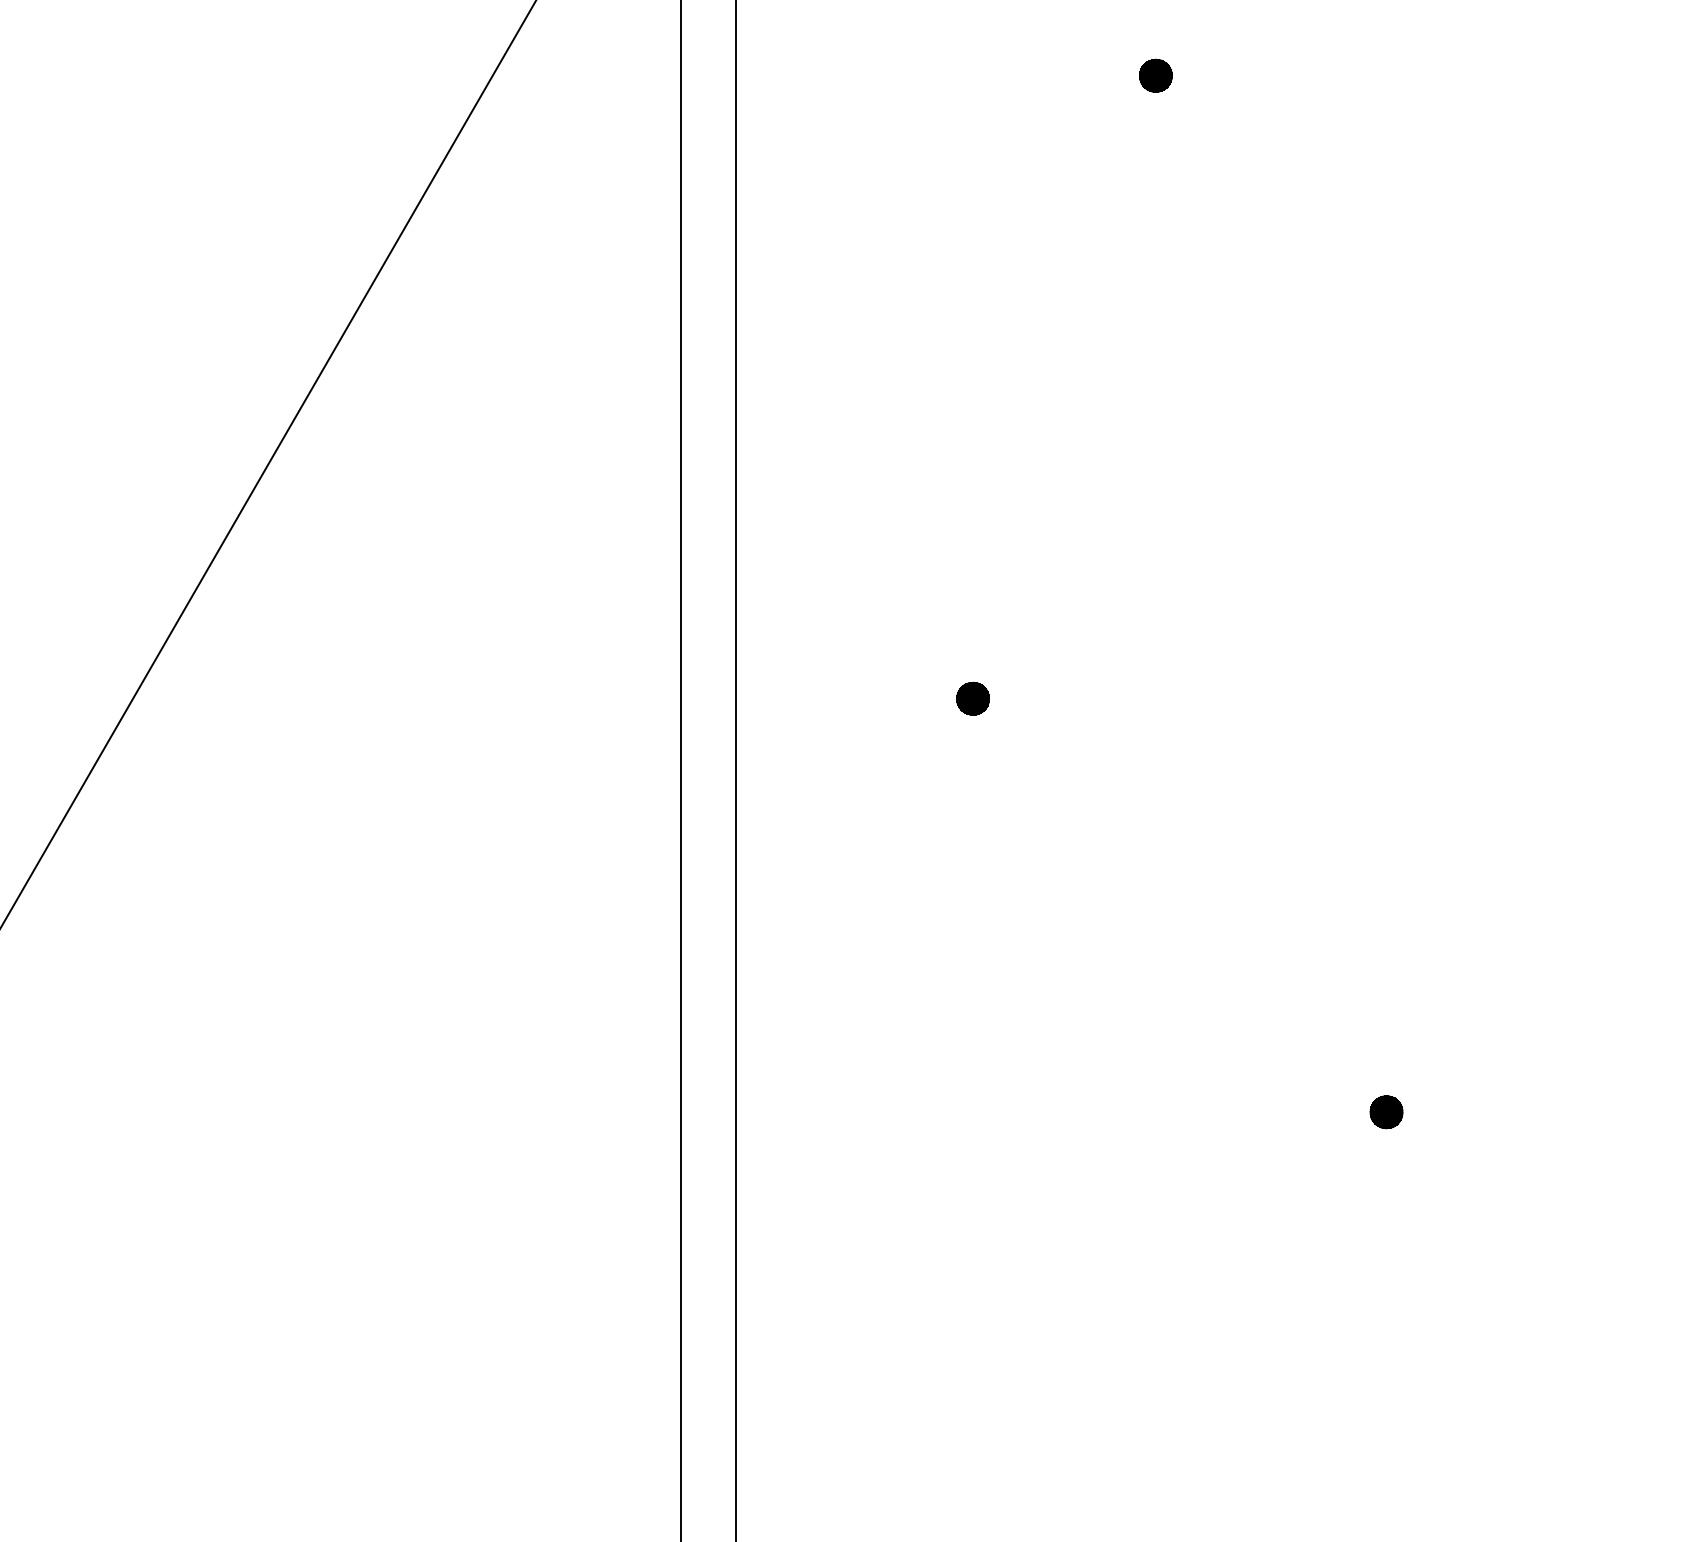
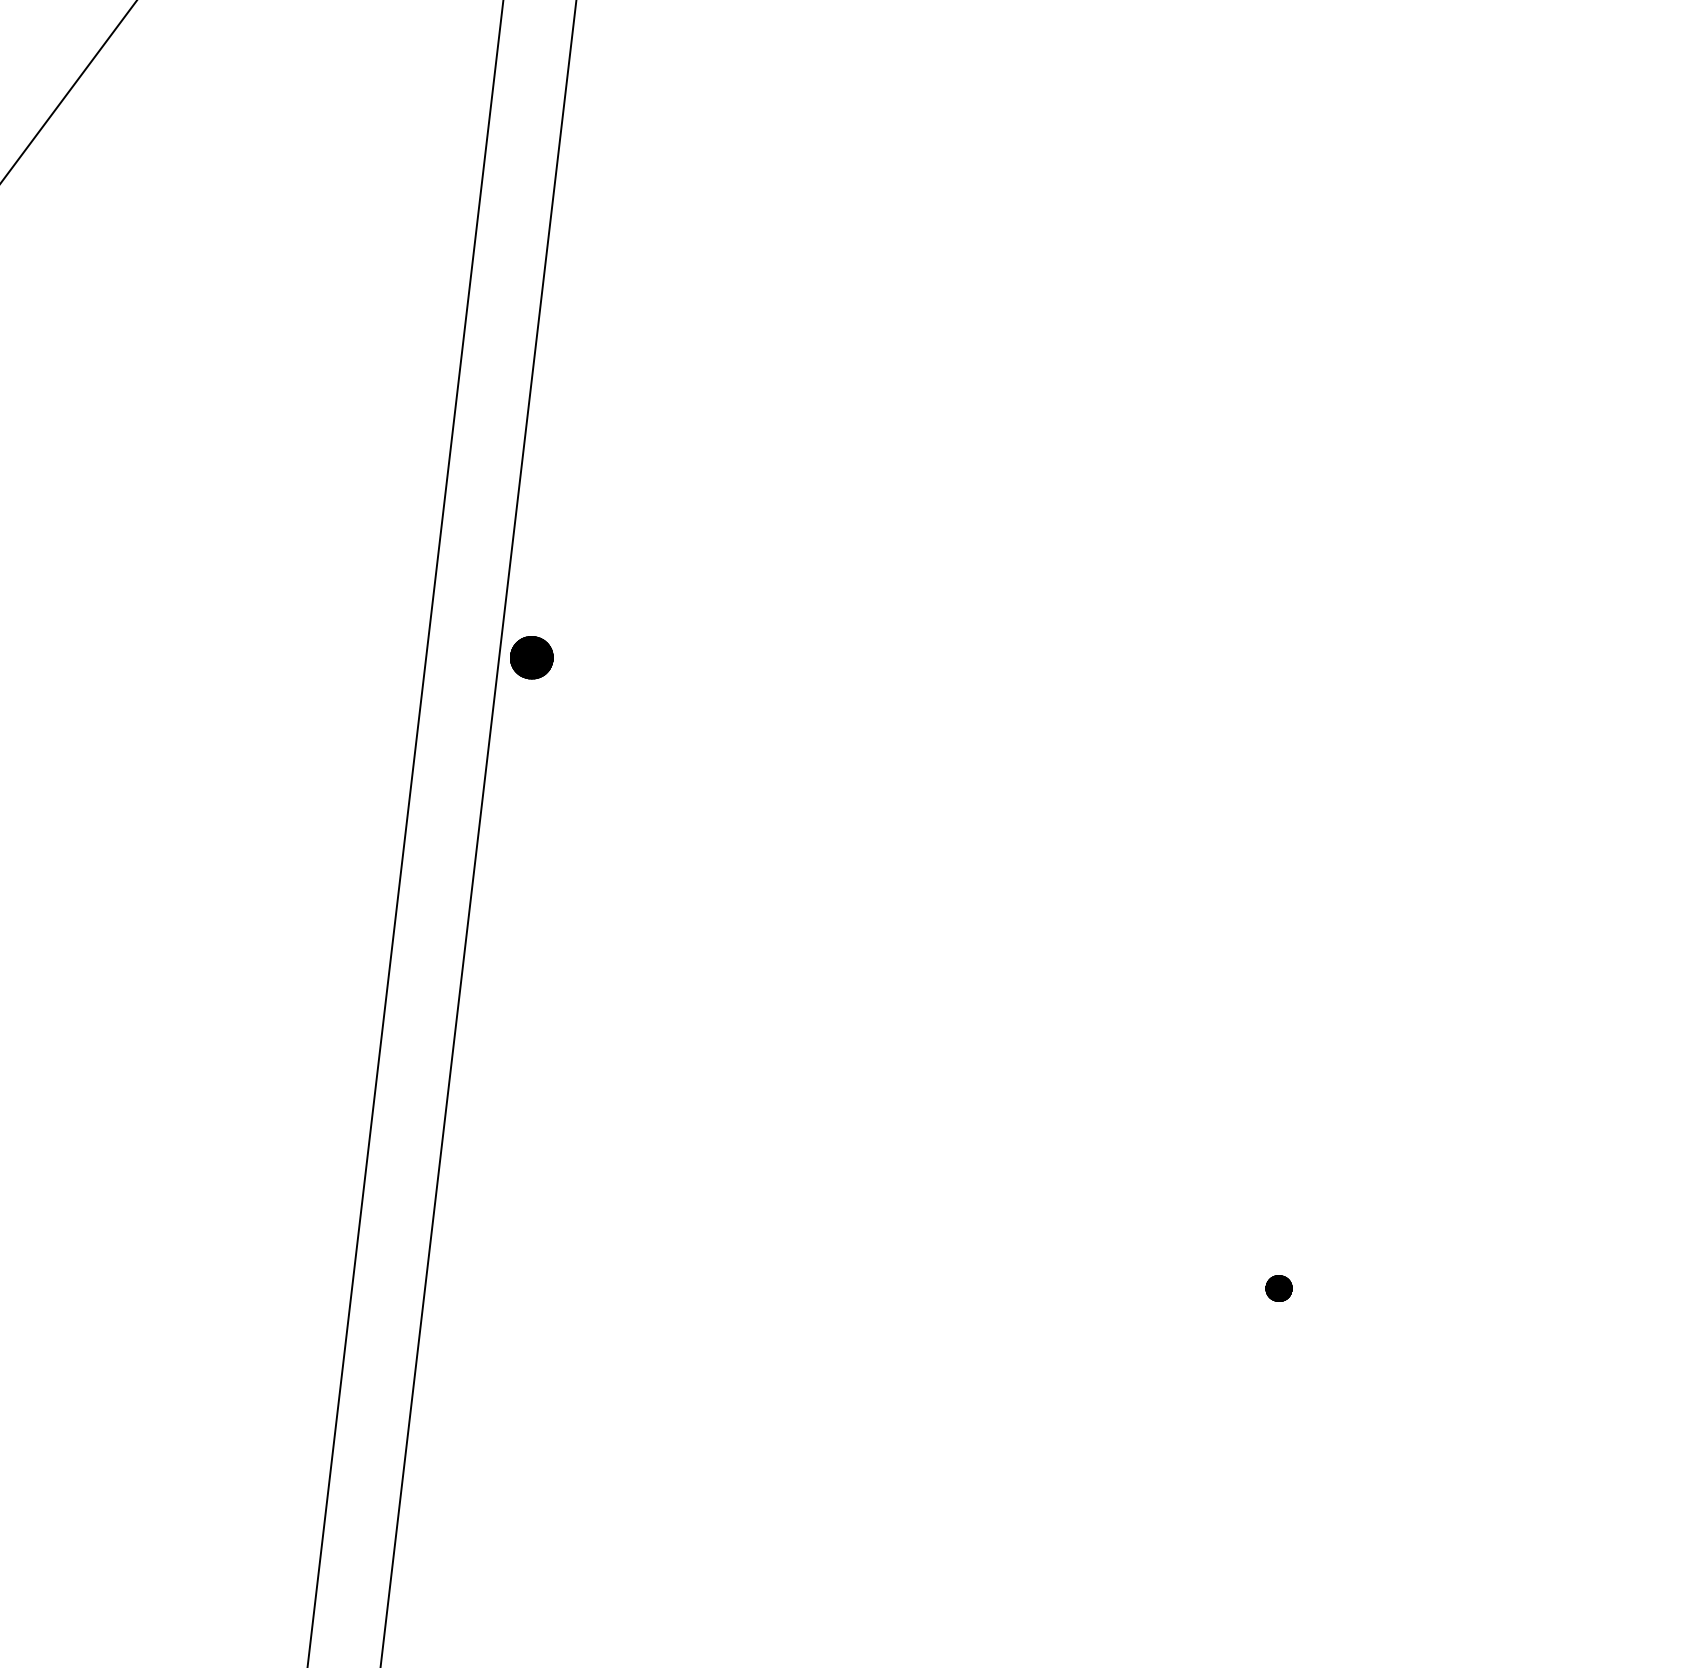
part: (972, 698) -> (531, 657), moved
part: (1386, 1112) -> (1278, 1288), size x0.6

